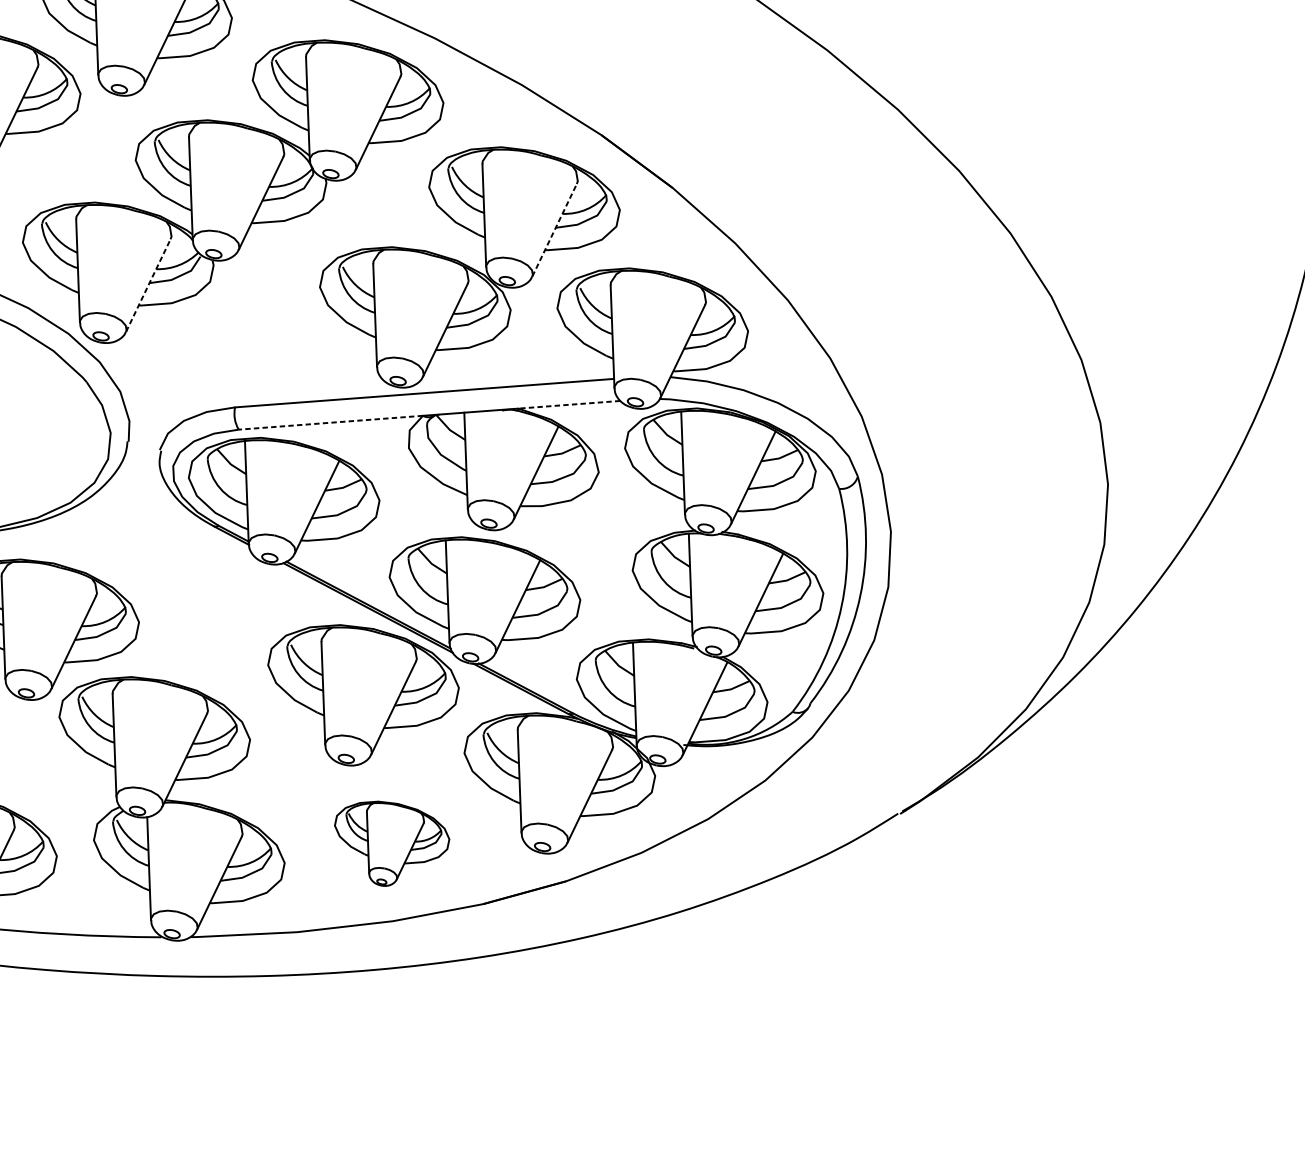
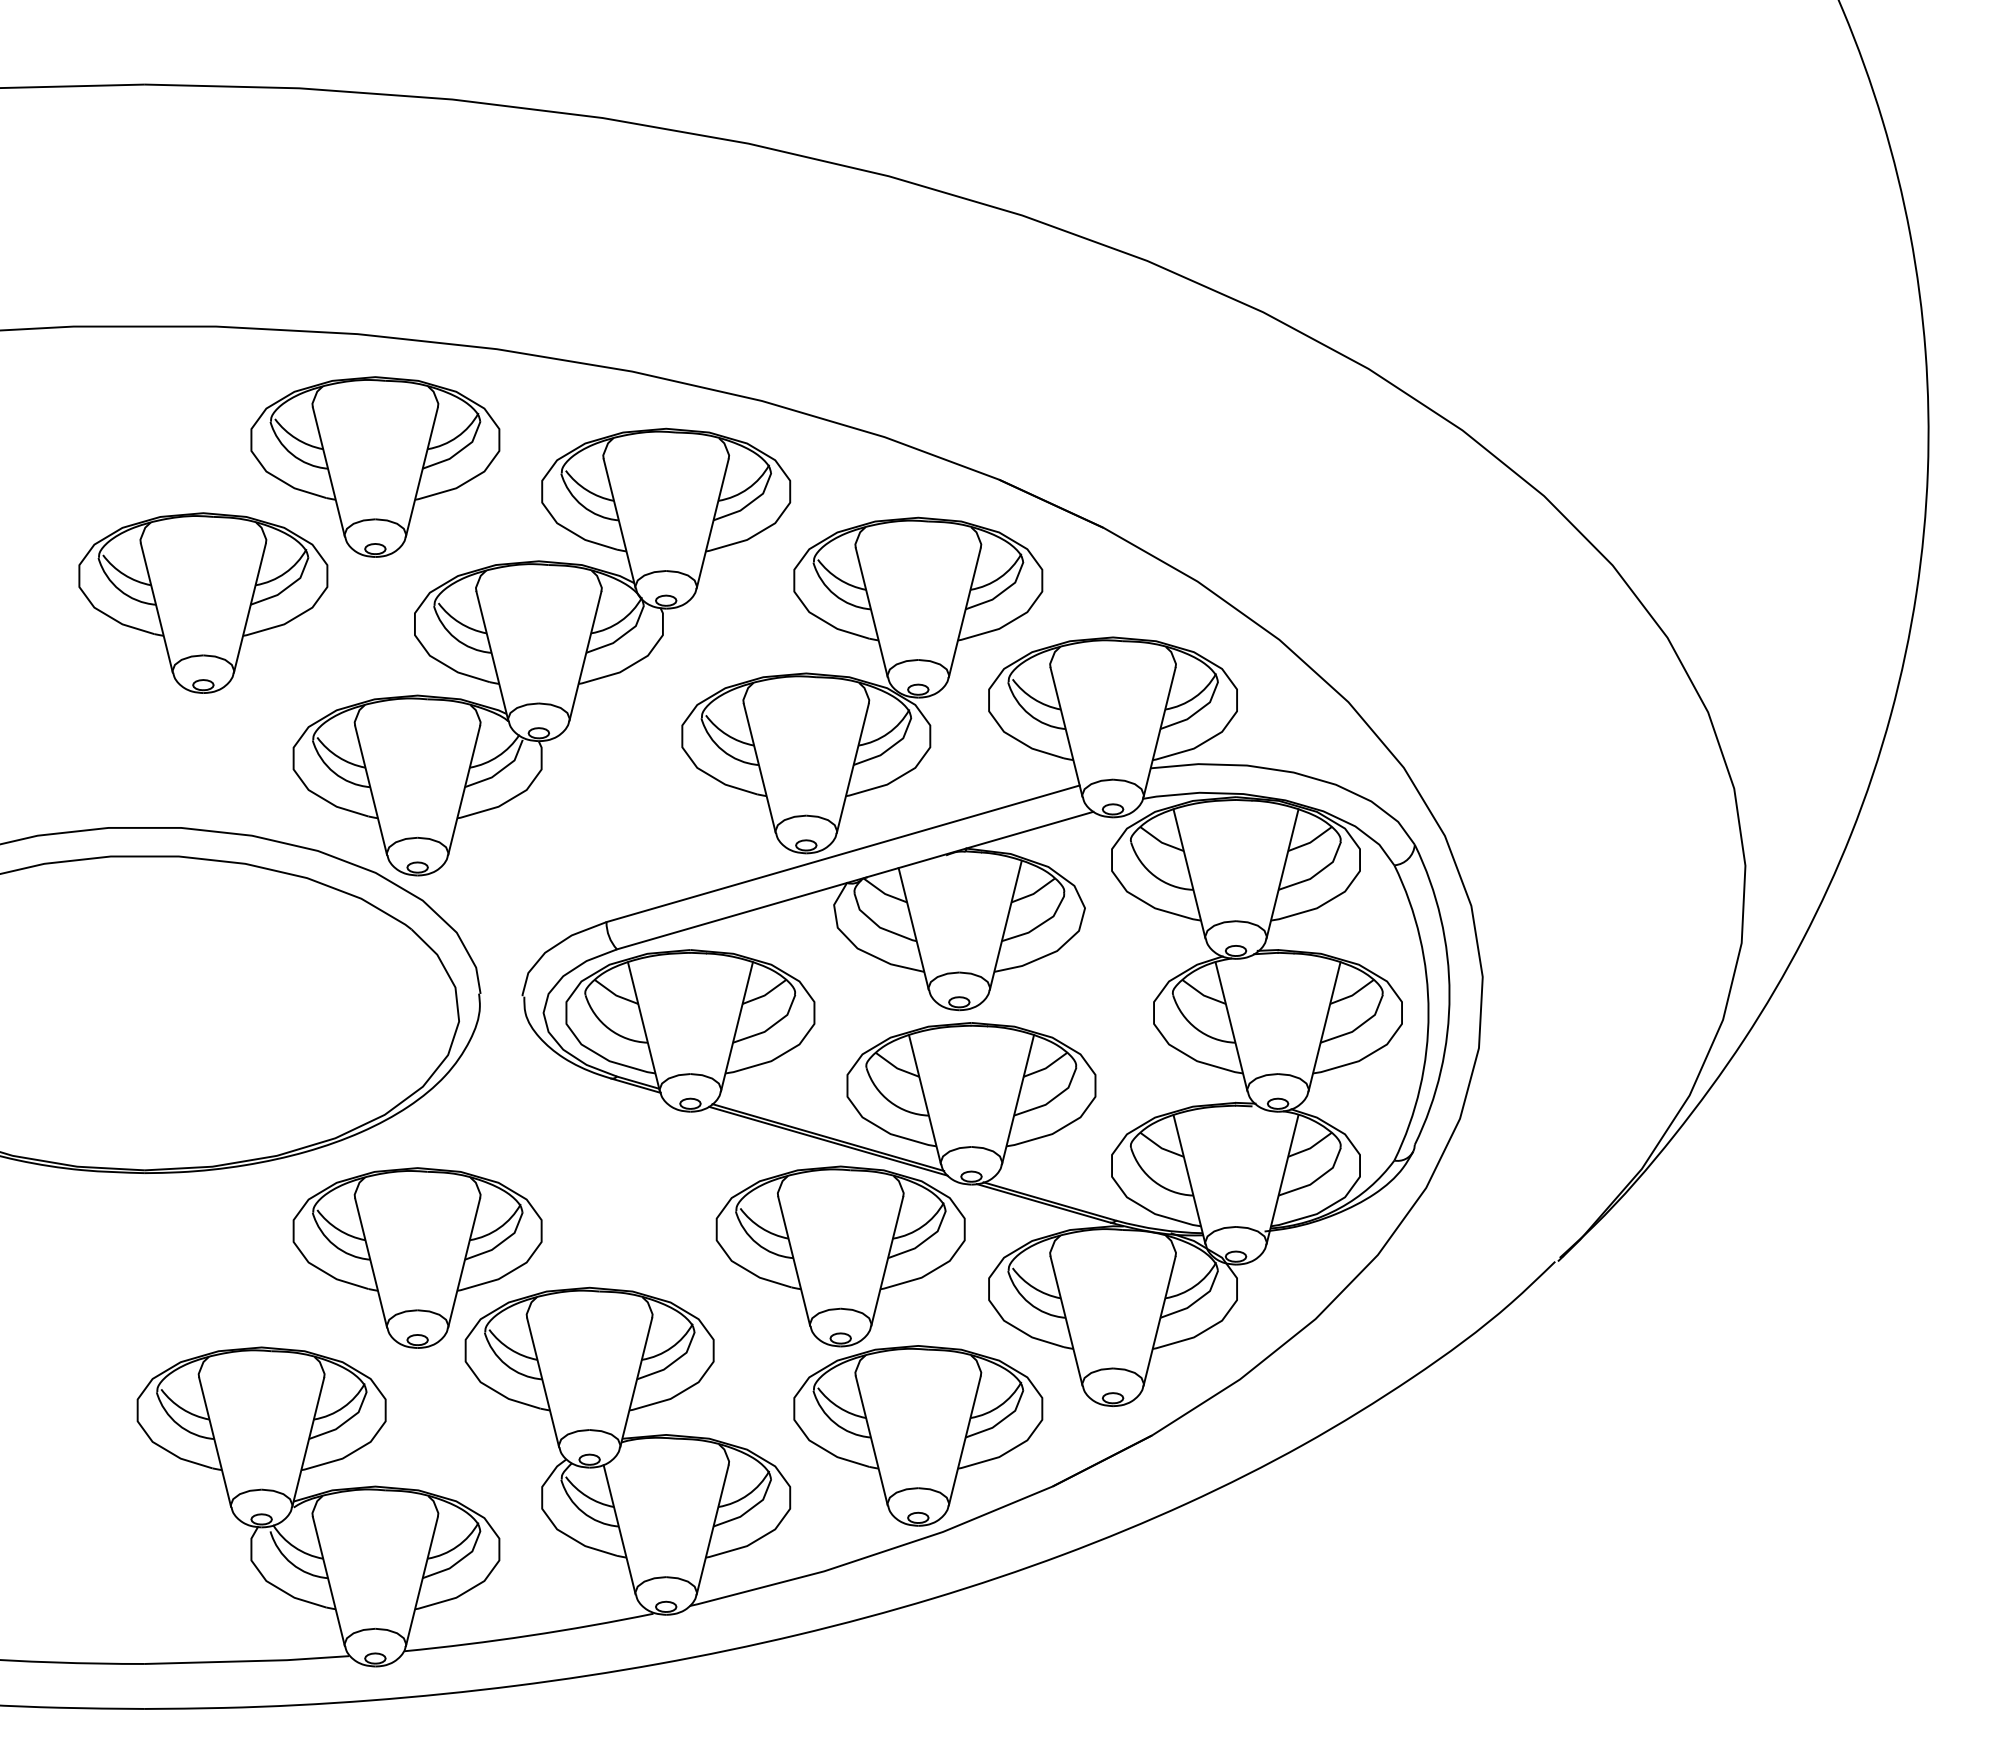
line: (554, 230) -> (964, 612), dashed -> solid
line: (148, 285) -> (464, 790), dashed -> solid
line: (569, 404) -> (1029, 830), dashed -> solid
line: (331, 423) -> (732, 916), dashed -> solid
part: (389, 844) -> (918, 1435), size x1.67

